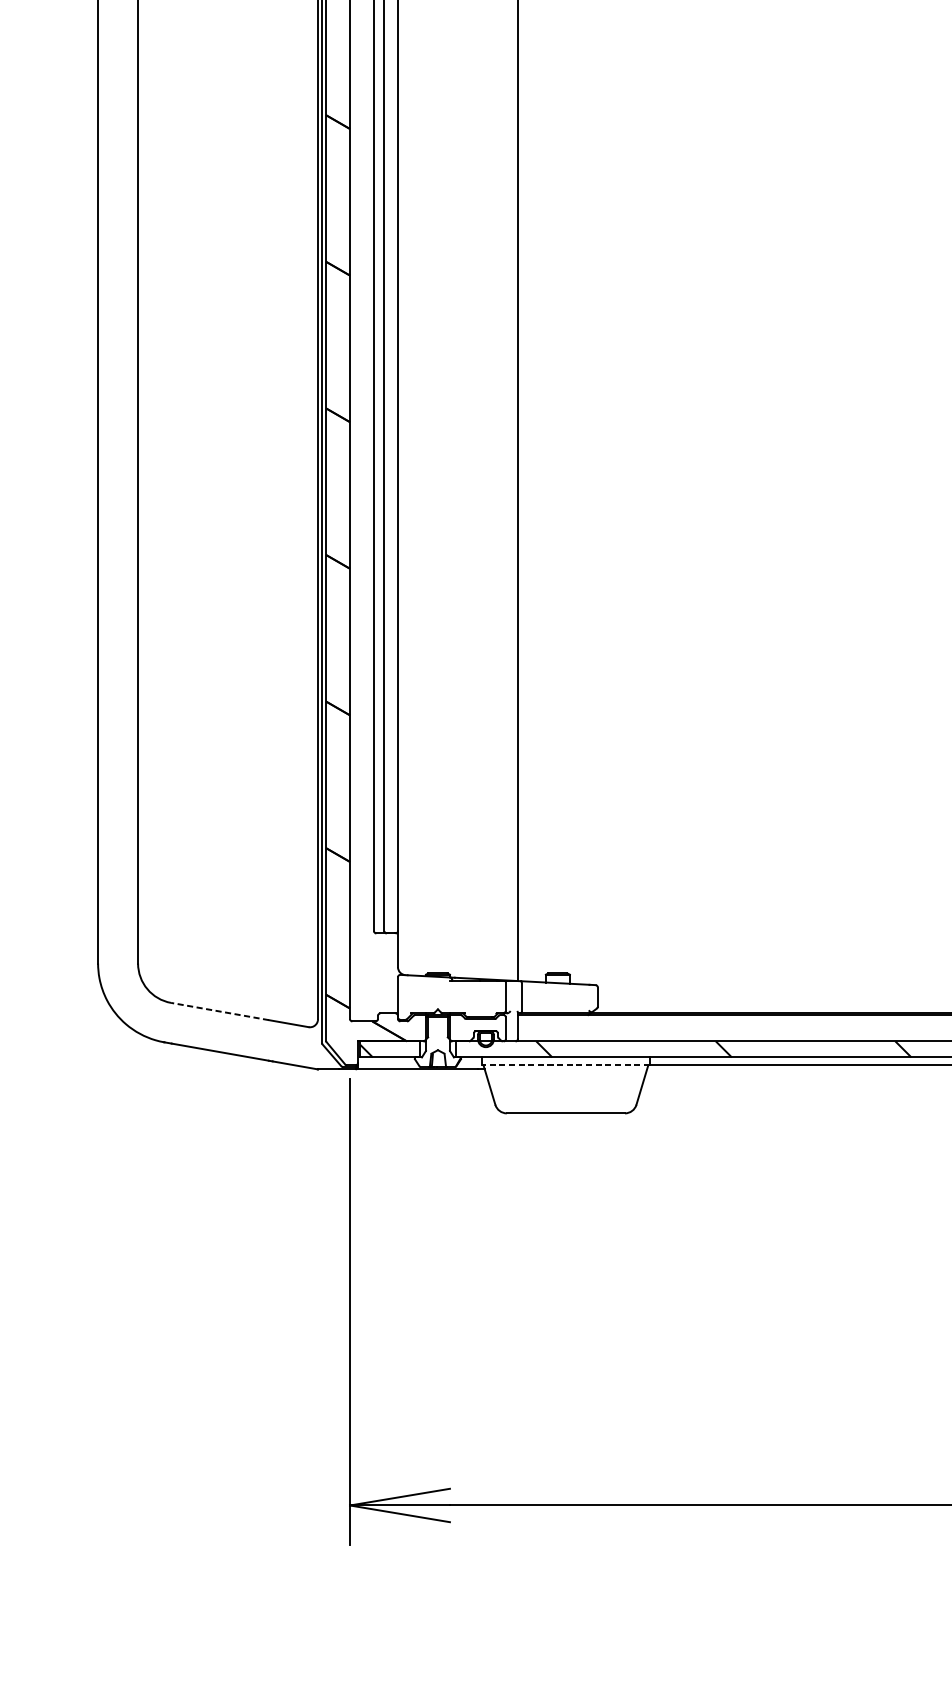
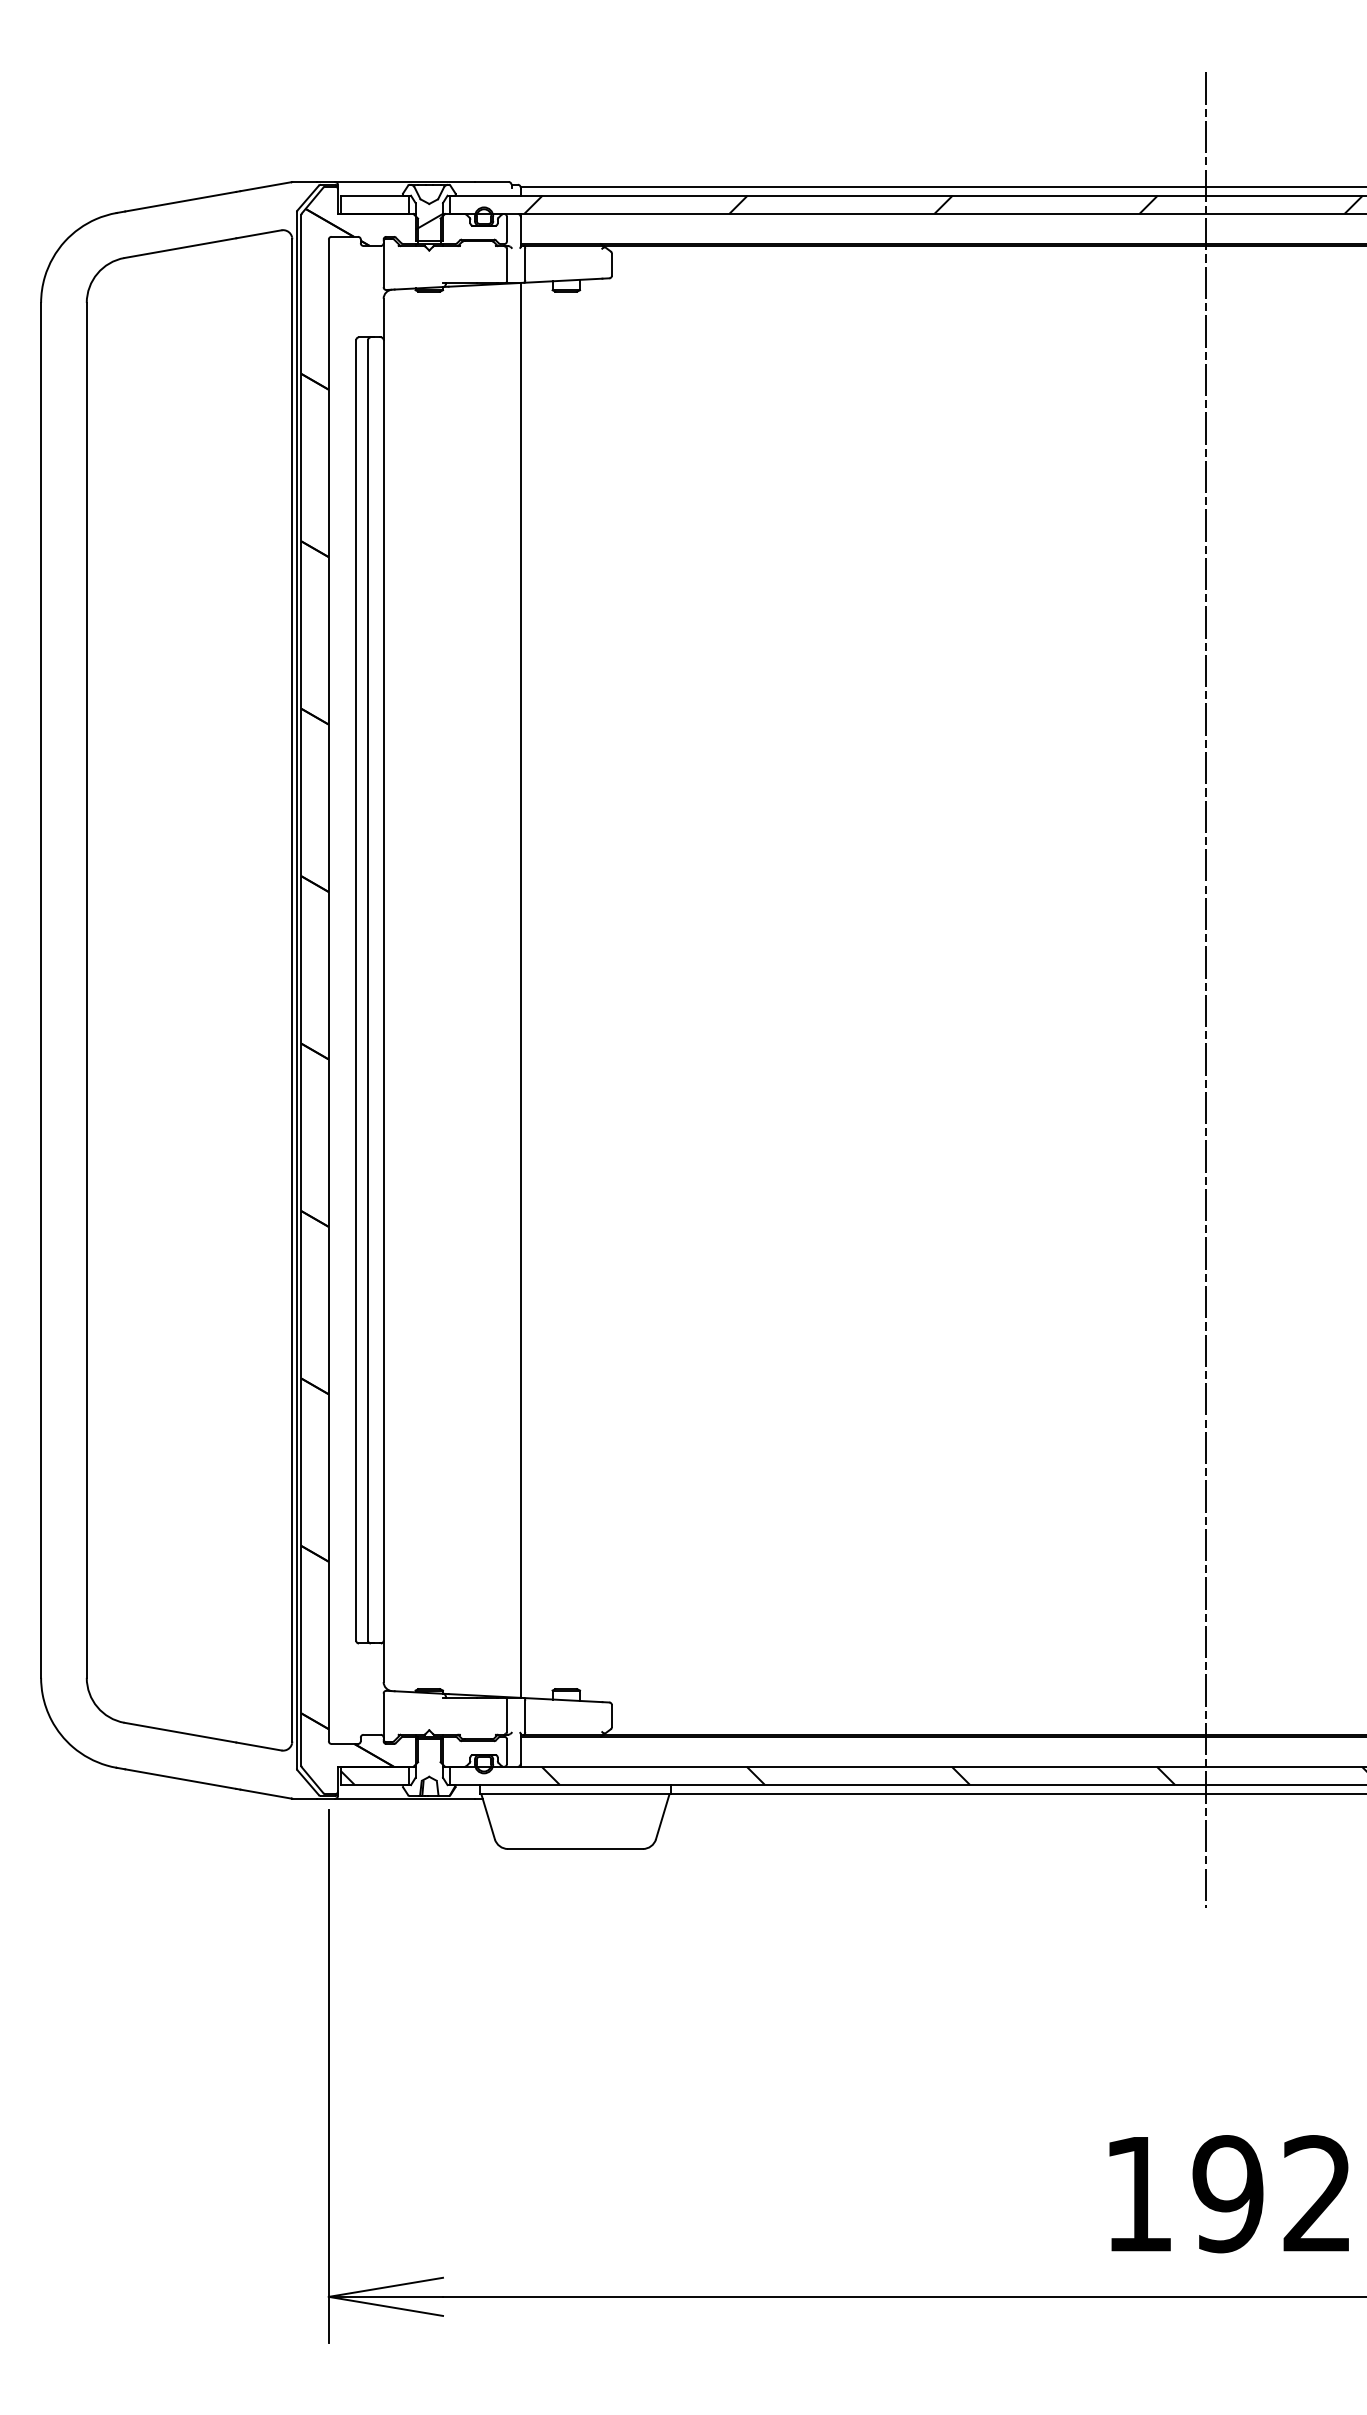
line: (220, 1011) -> (180, 1732), dashed -> solid
line: (565, 1065) -> (575, 1794), dashed -> solid

